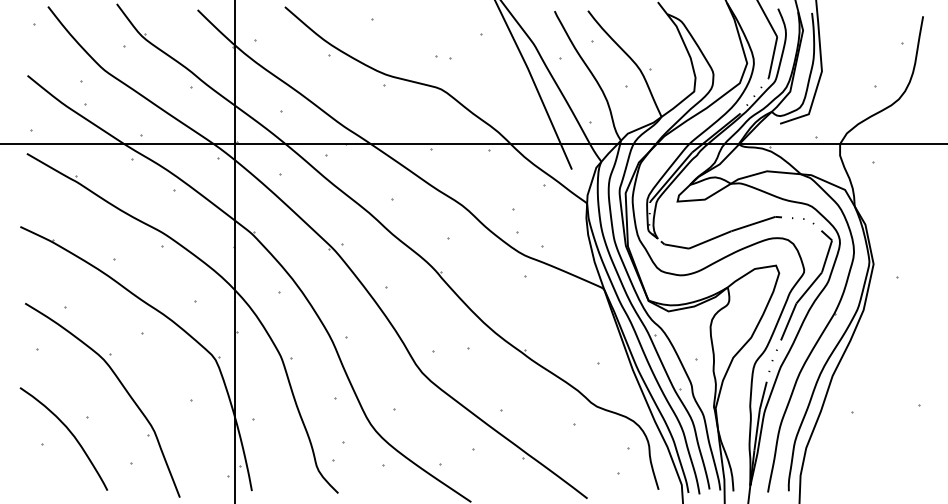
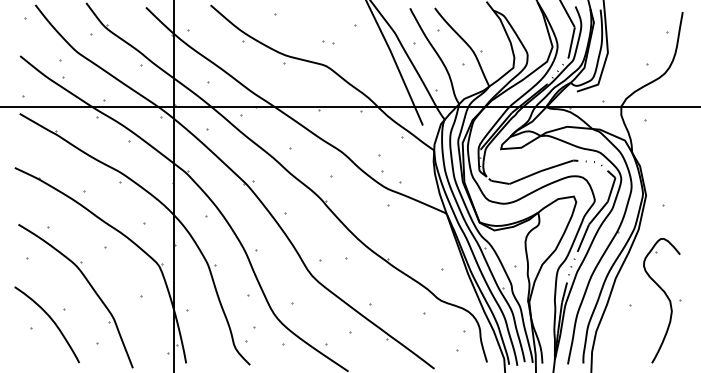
part: (902, 403) -> (667, 298), added

